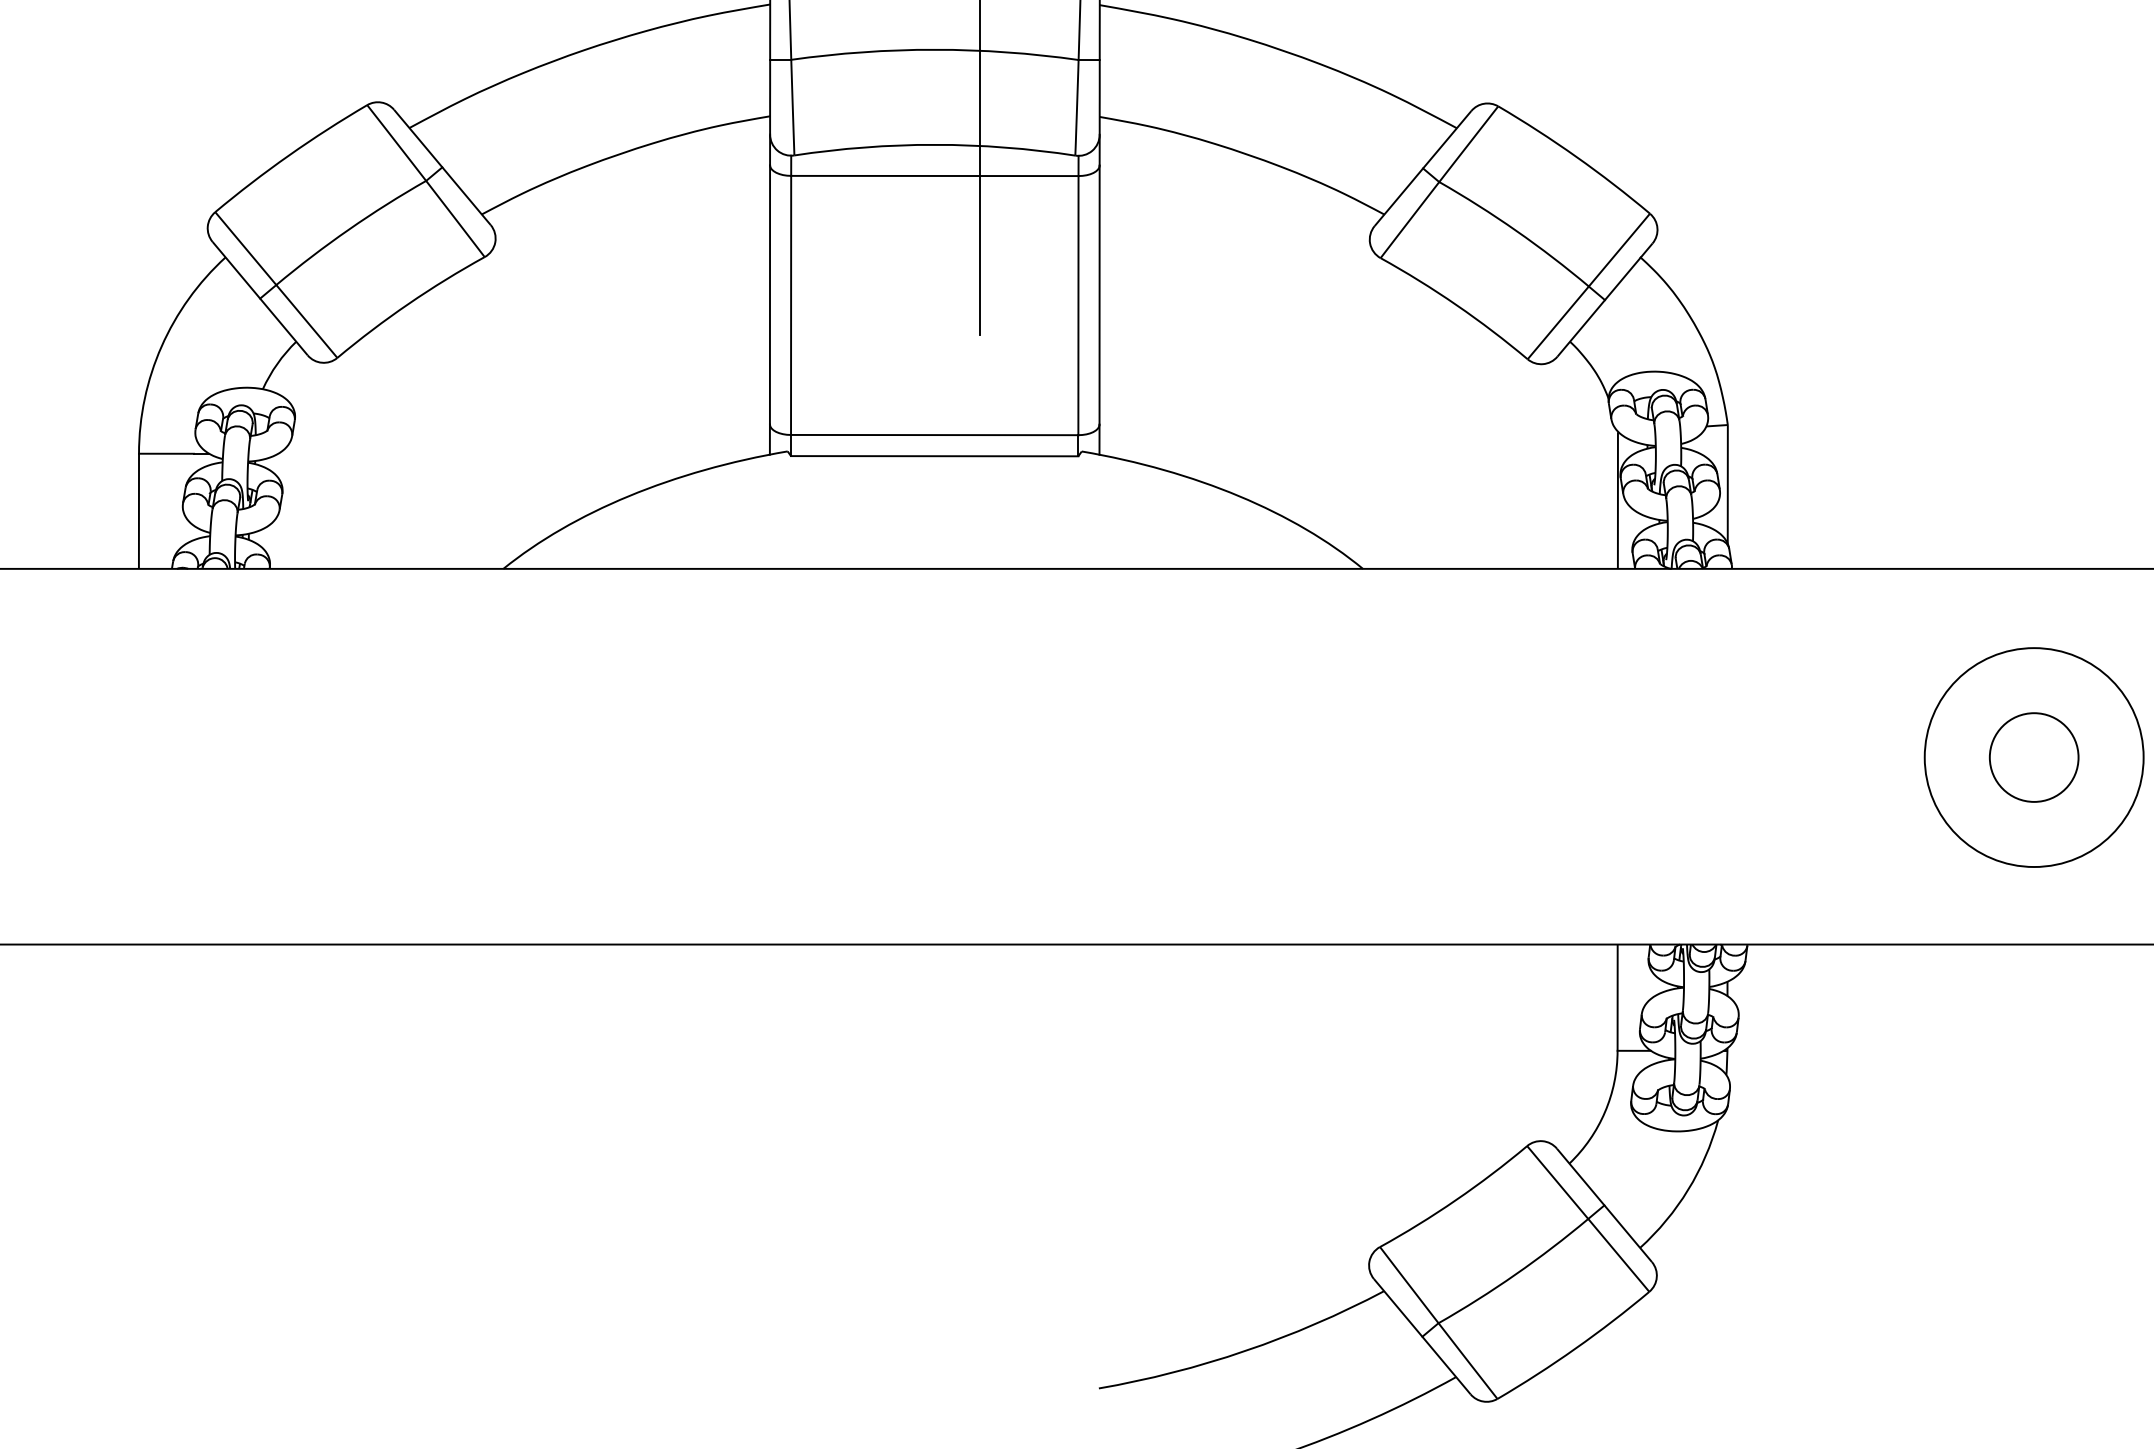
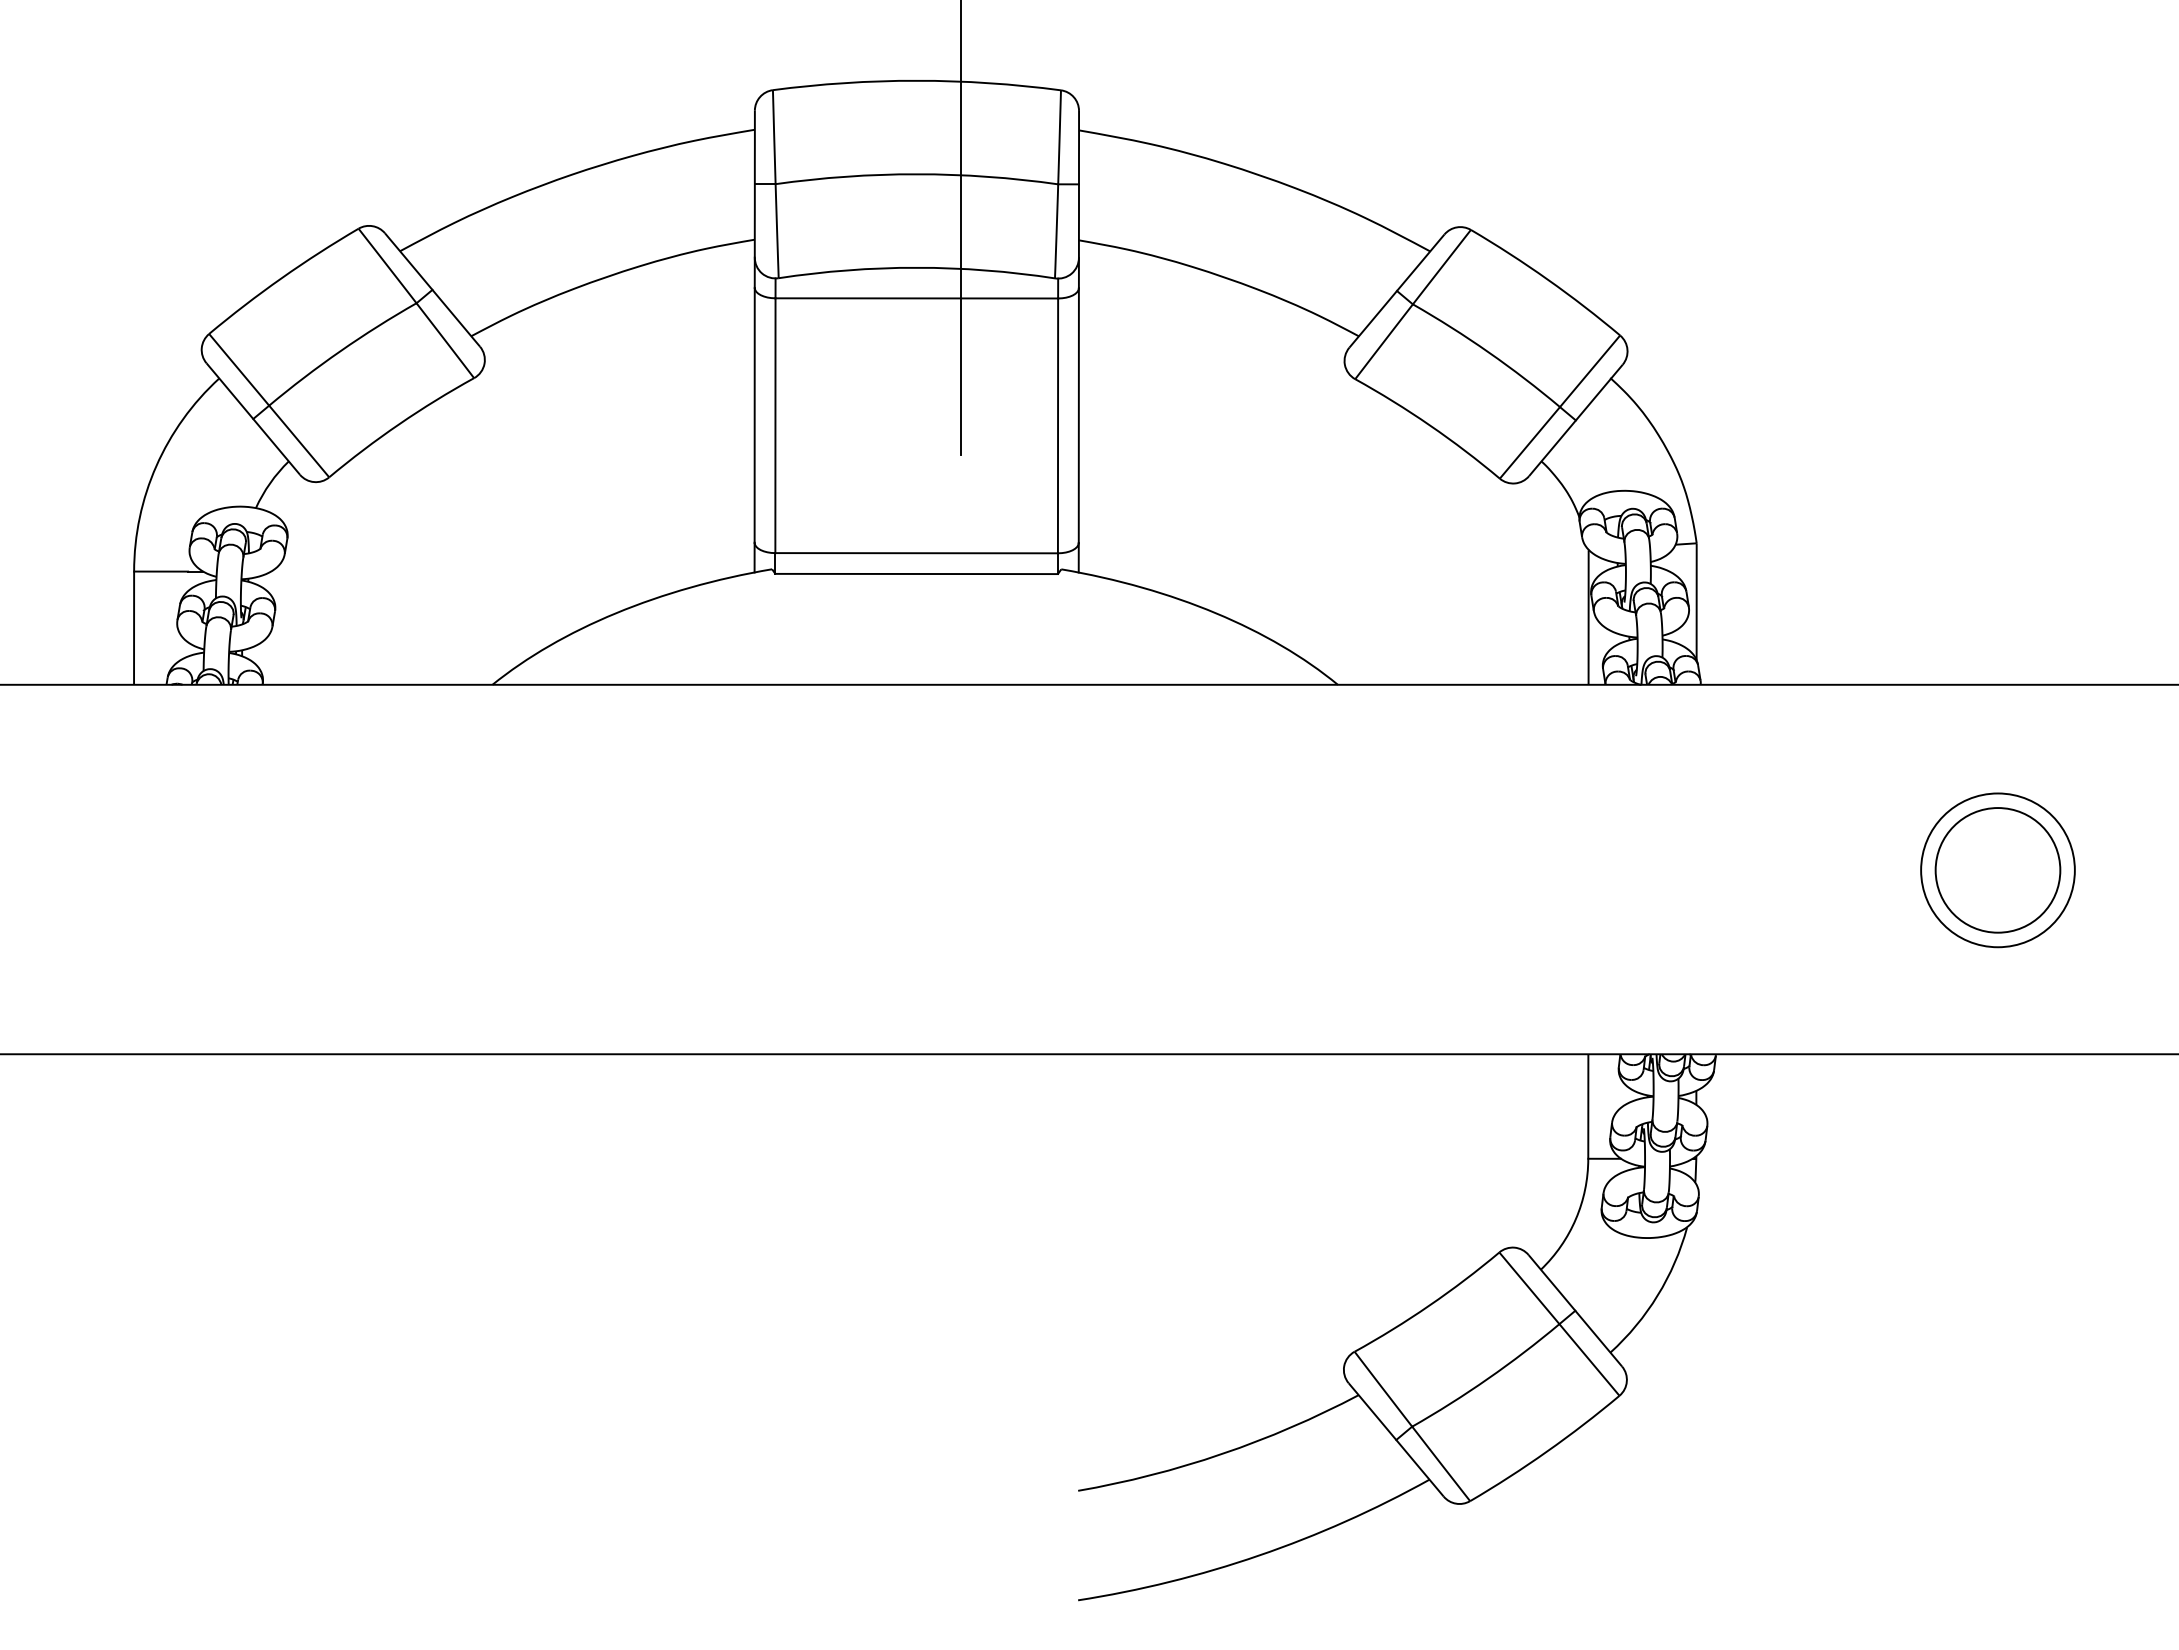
circle: (2033, 757) -> (1997, 870), size x0.71
circle: (2033, 757) -> (1997, 870), size x1.43

